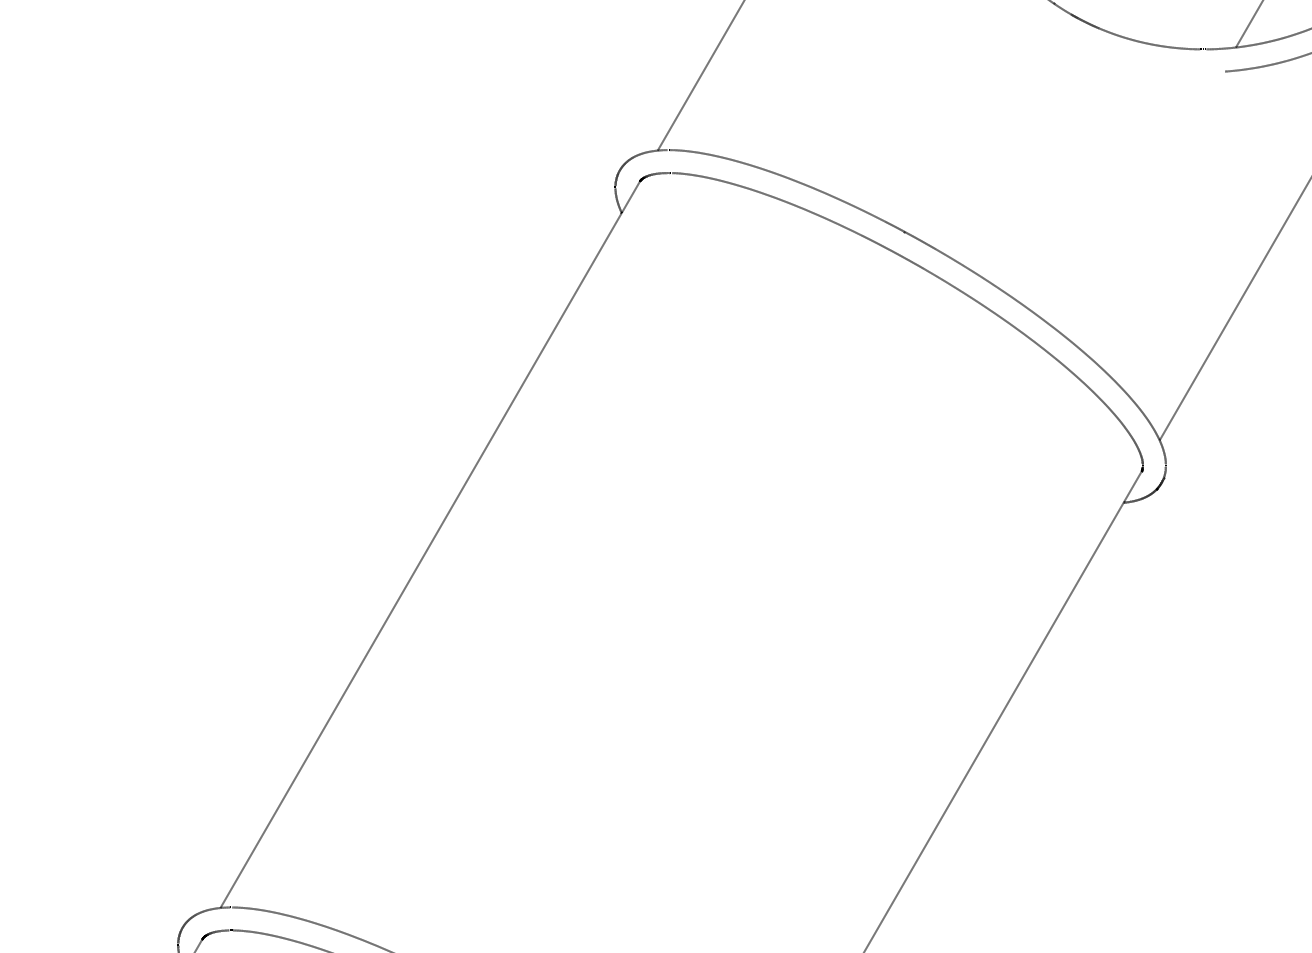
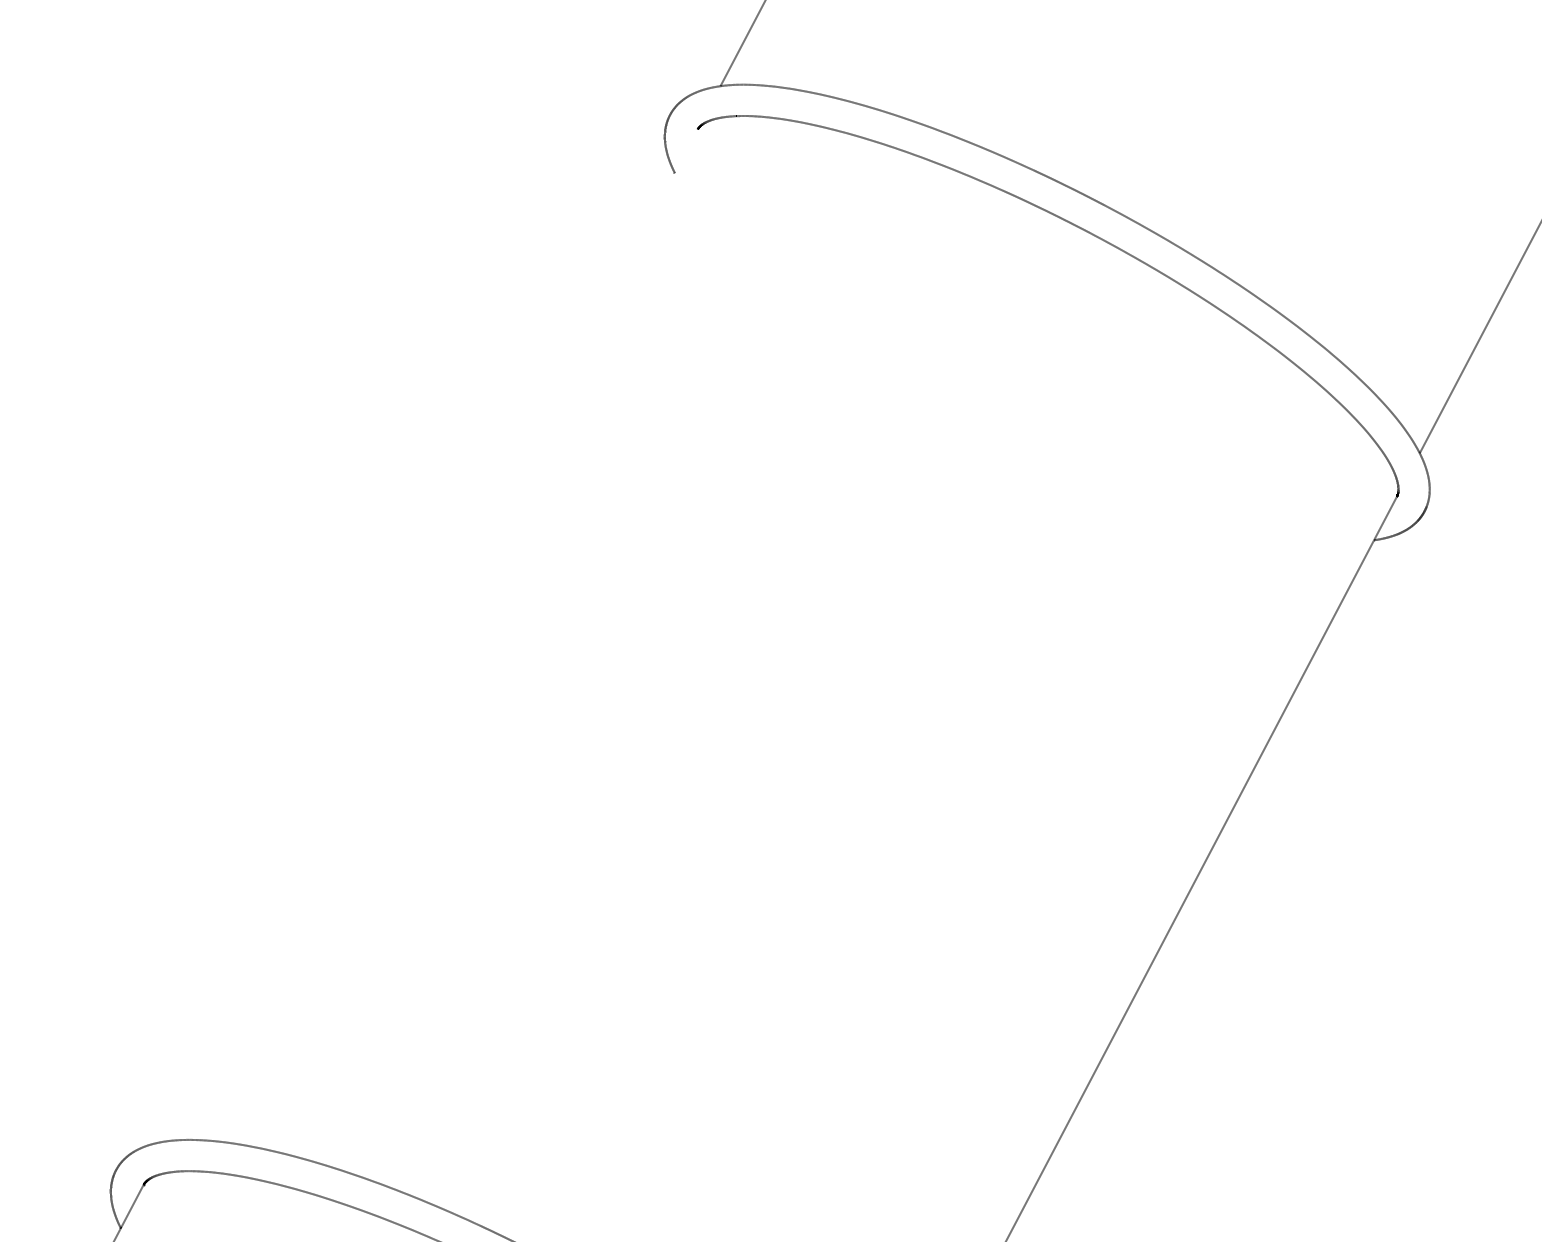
line: (429, 544) -> (431, 634), removed

